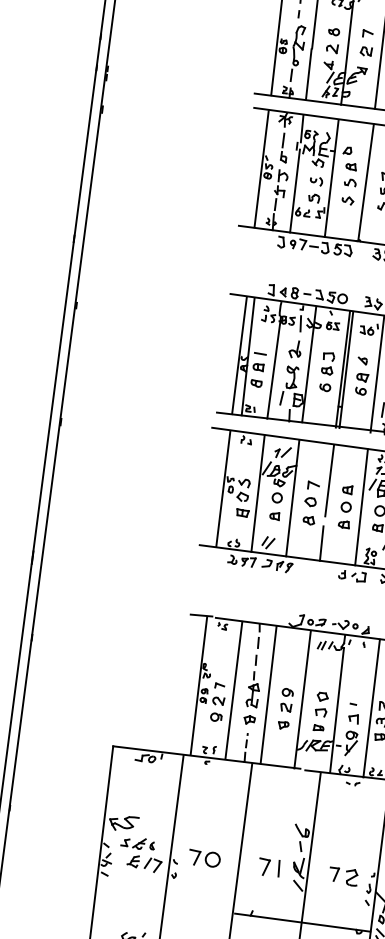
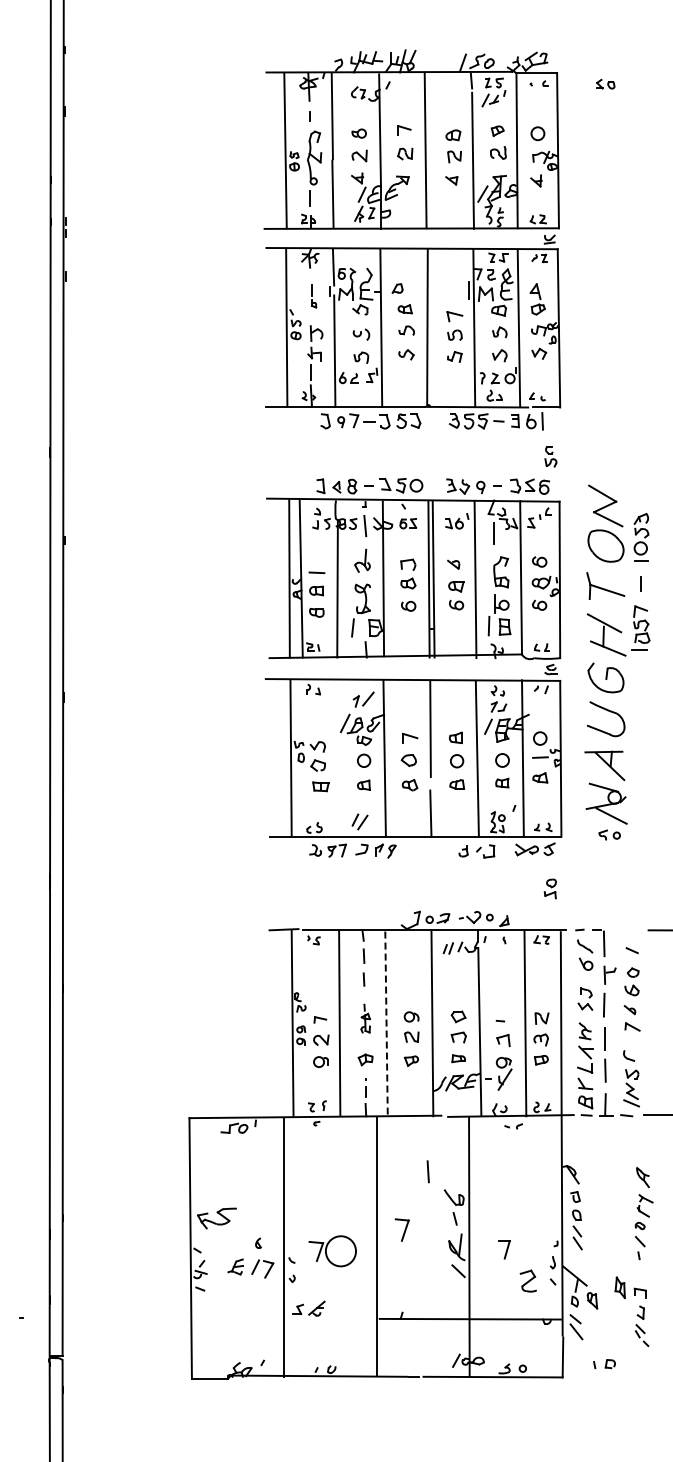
part: (284, 148) -> (313, 296), size x0.6
line: (257, 493) -> (337, 758), removed
part: (253, 689) -> (365, 1018), size x0.6
line: (268, 695) -> (386, 1024), solid -> dashed
part: (133, 842) -> (308, 1308), moved
circle: (212, 859) -> (340, 1250), size x1.6
part: (263, 866) -> (401, 1229), moved
line: (278, 868) -> (427, 1171), moved
part: (351, 877) -> (527, 1280), moved

